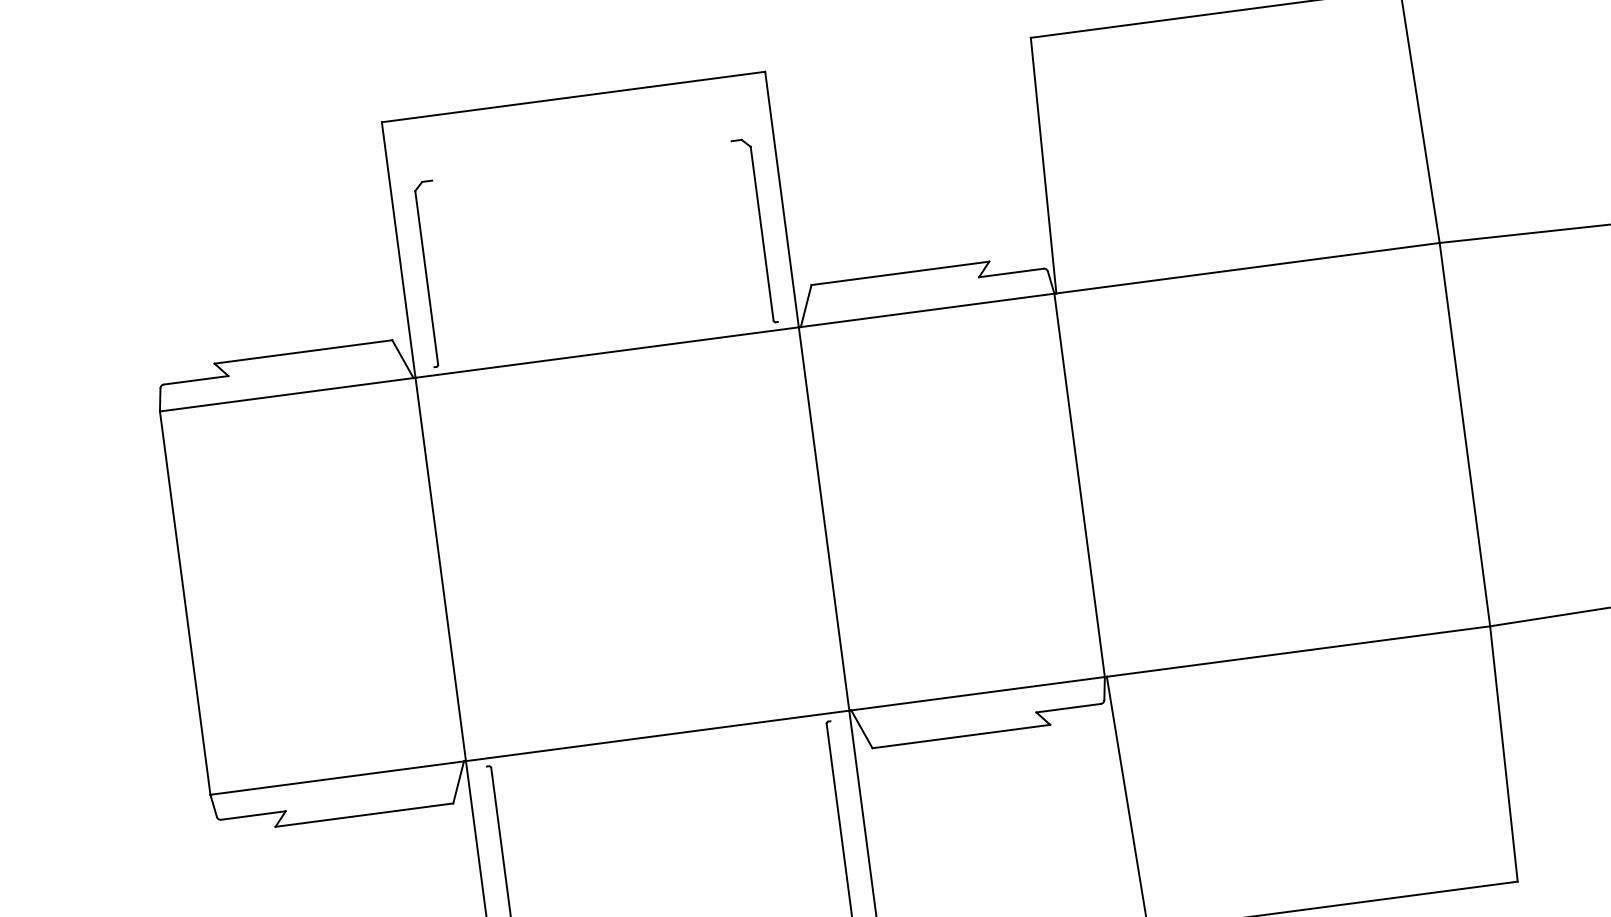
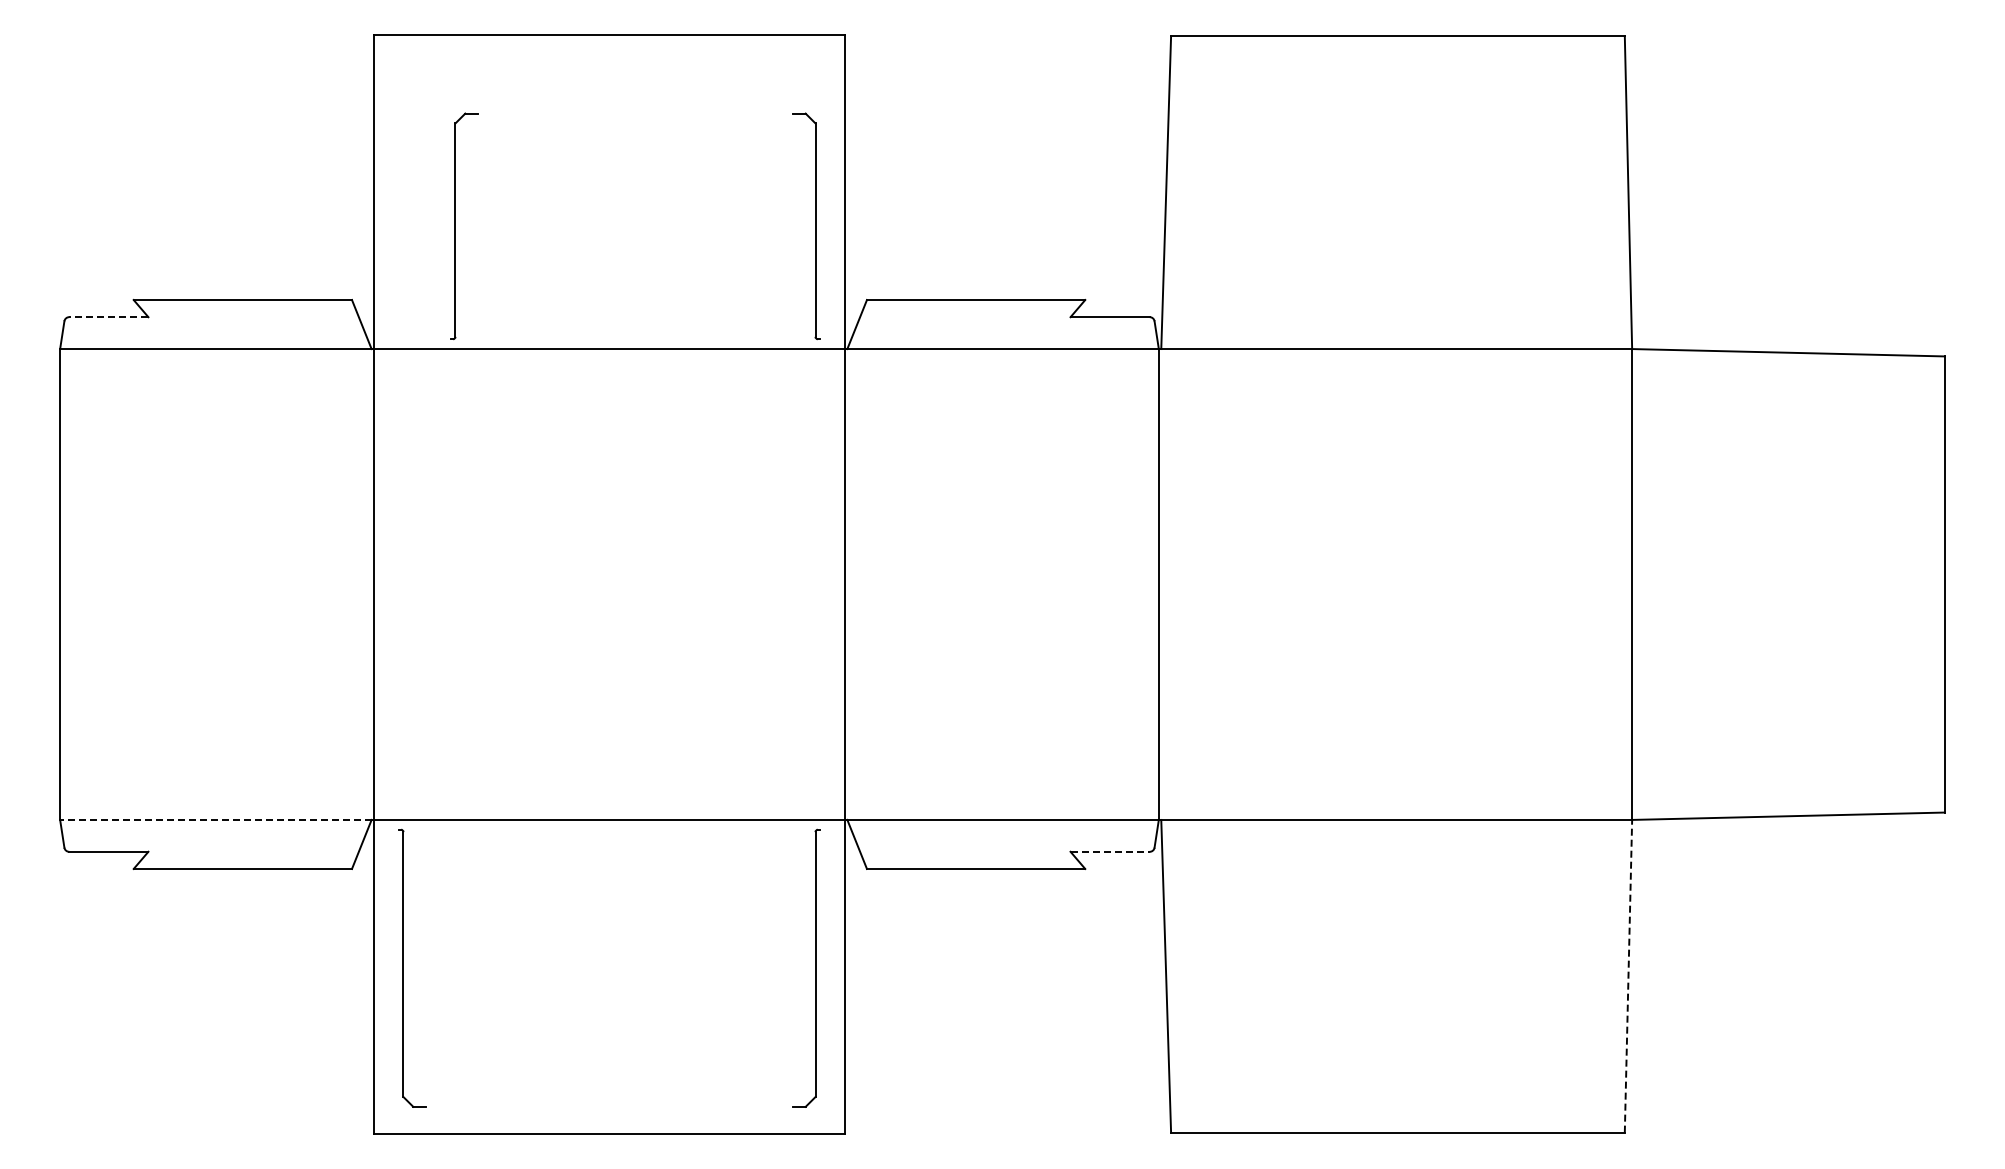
part: (426, 274) -> (455, 226), moved
line: (195, 380) -> (108, 317), solid -> dashed
line: (1068, 707) -> (1110, 851), solid -> dashed
line: (1503, 753) -> (1628, 975), solid -> dashed
line: (336, 777) -> (215, 819), solid -> dashed

